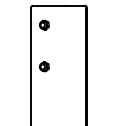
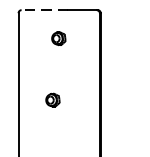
line: (48, 5) -> (44, 9), solid -> dashed
part: (44, 24) -> (58, 37), moved
part: (44, 66) -> (53, 99), moved

